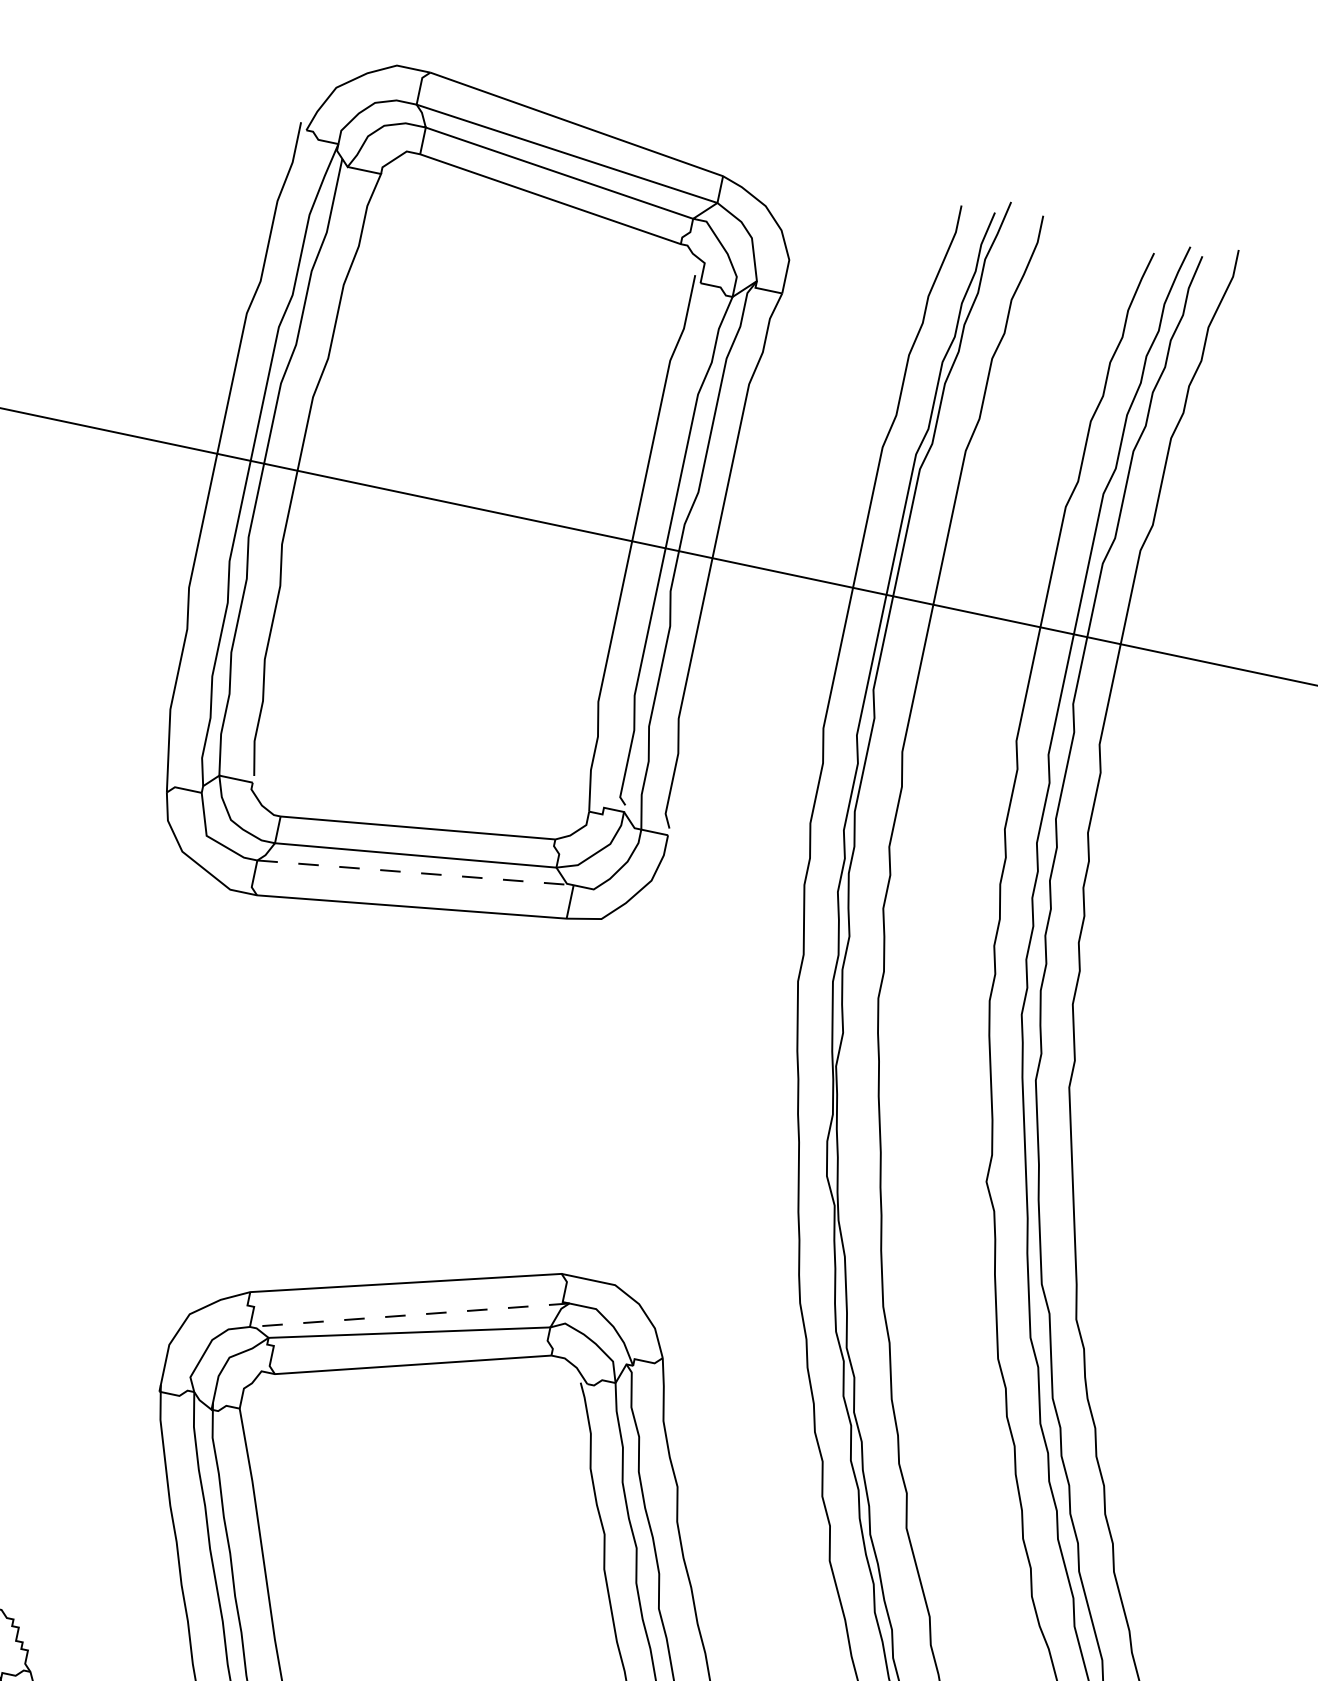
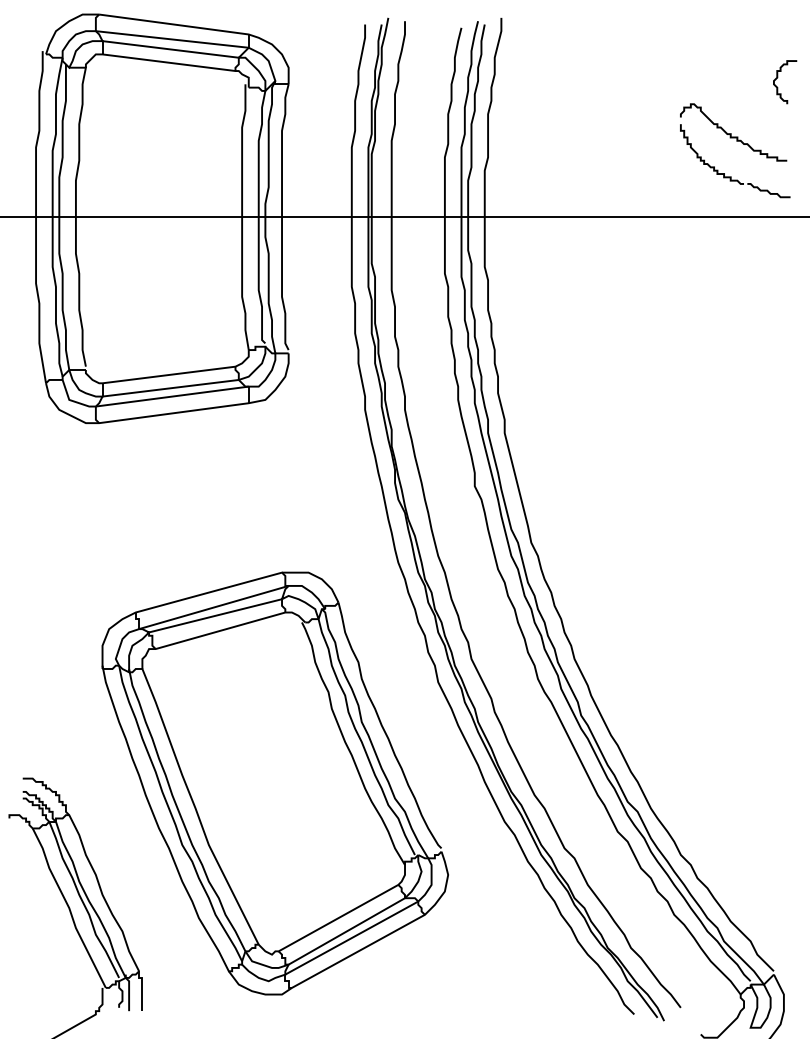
line: (415, 872) -> (172, 396), dashed -> solid
line: (408, 1315) -> (213, 607), dashed -> solid

